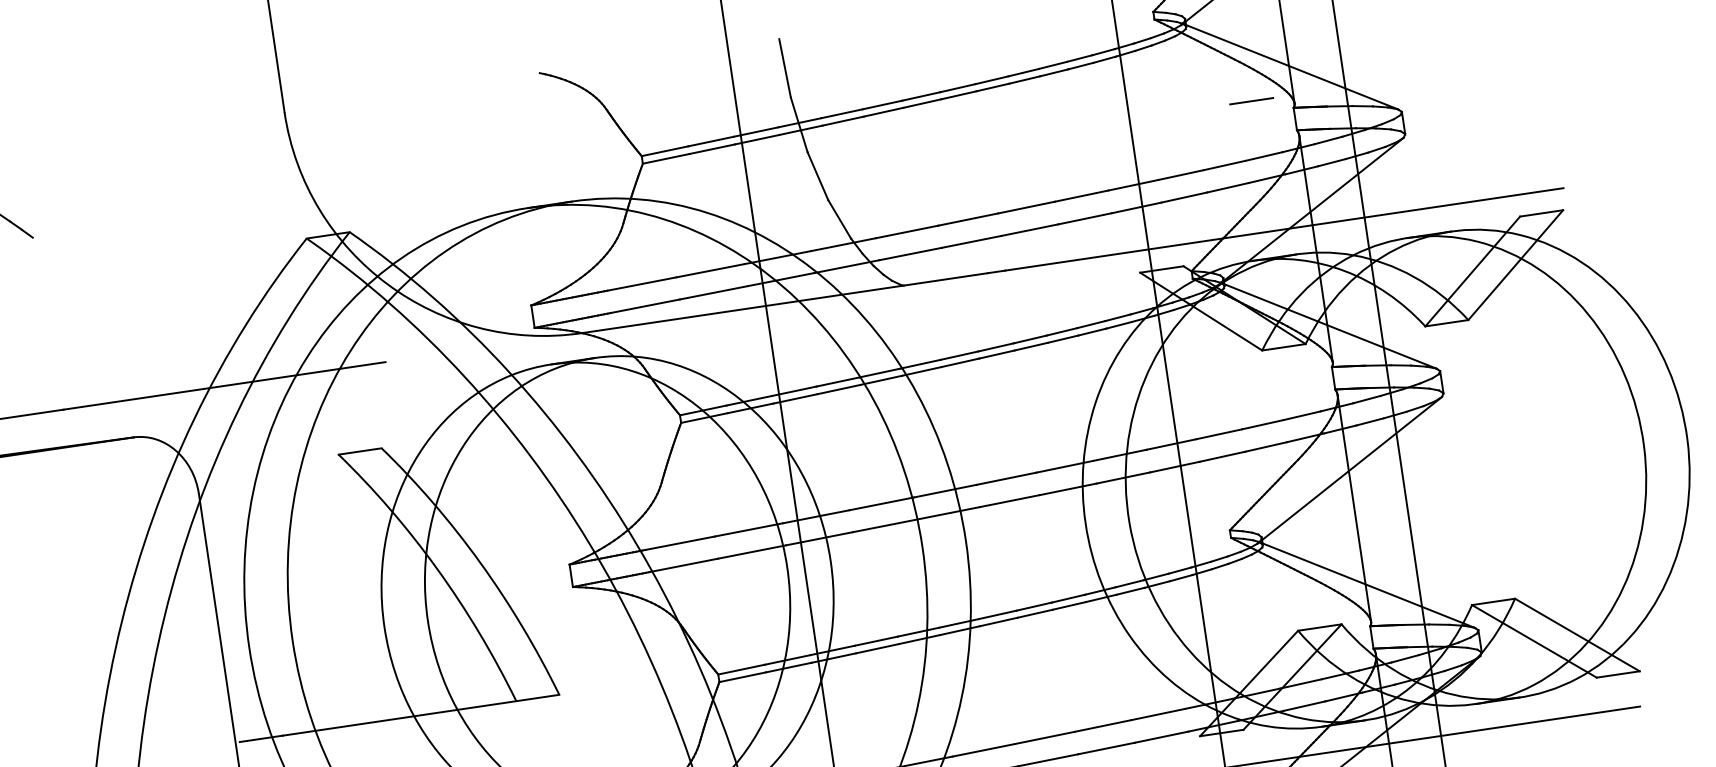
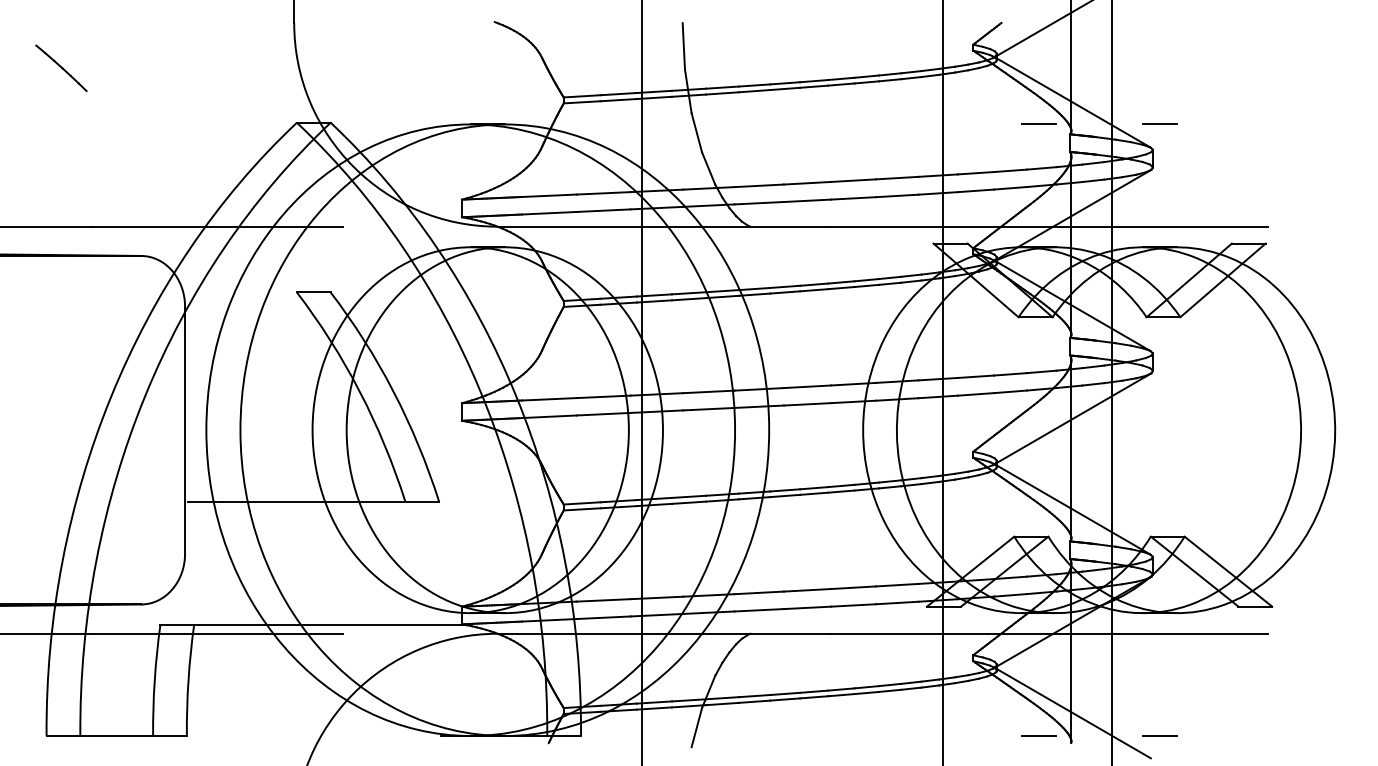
line: (1405, 77) -> (1159, 123), added

